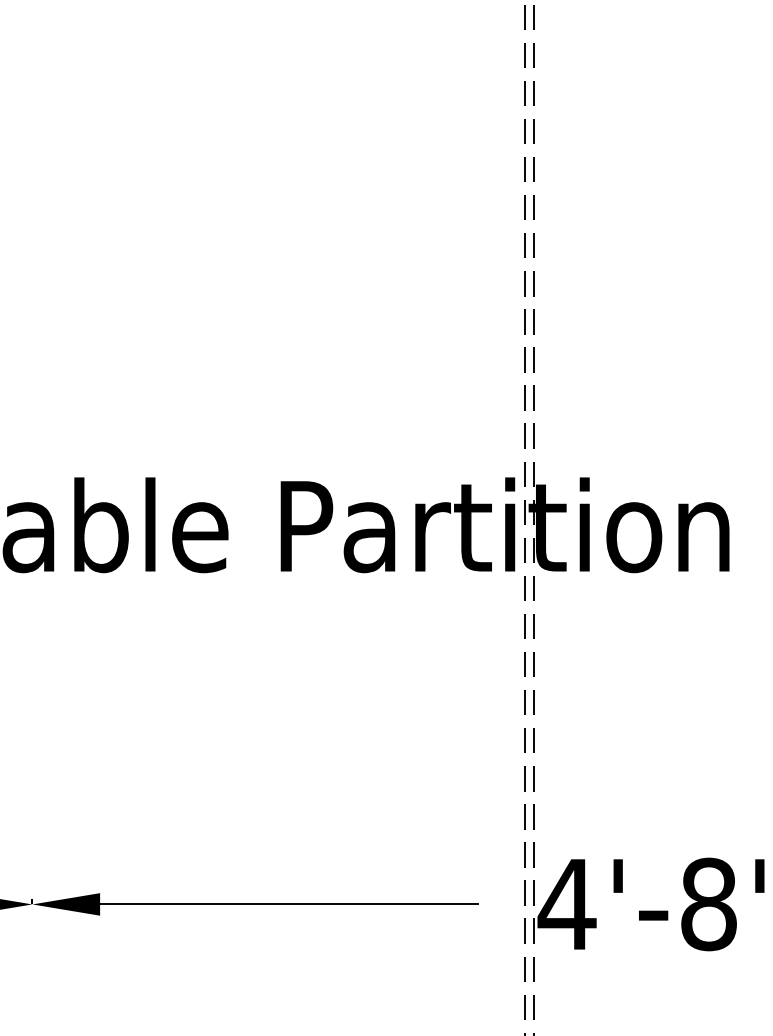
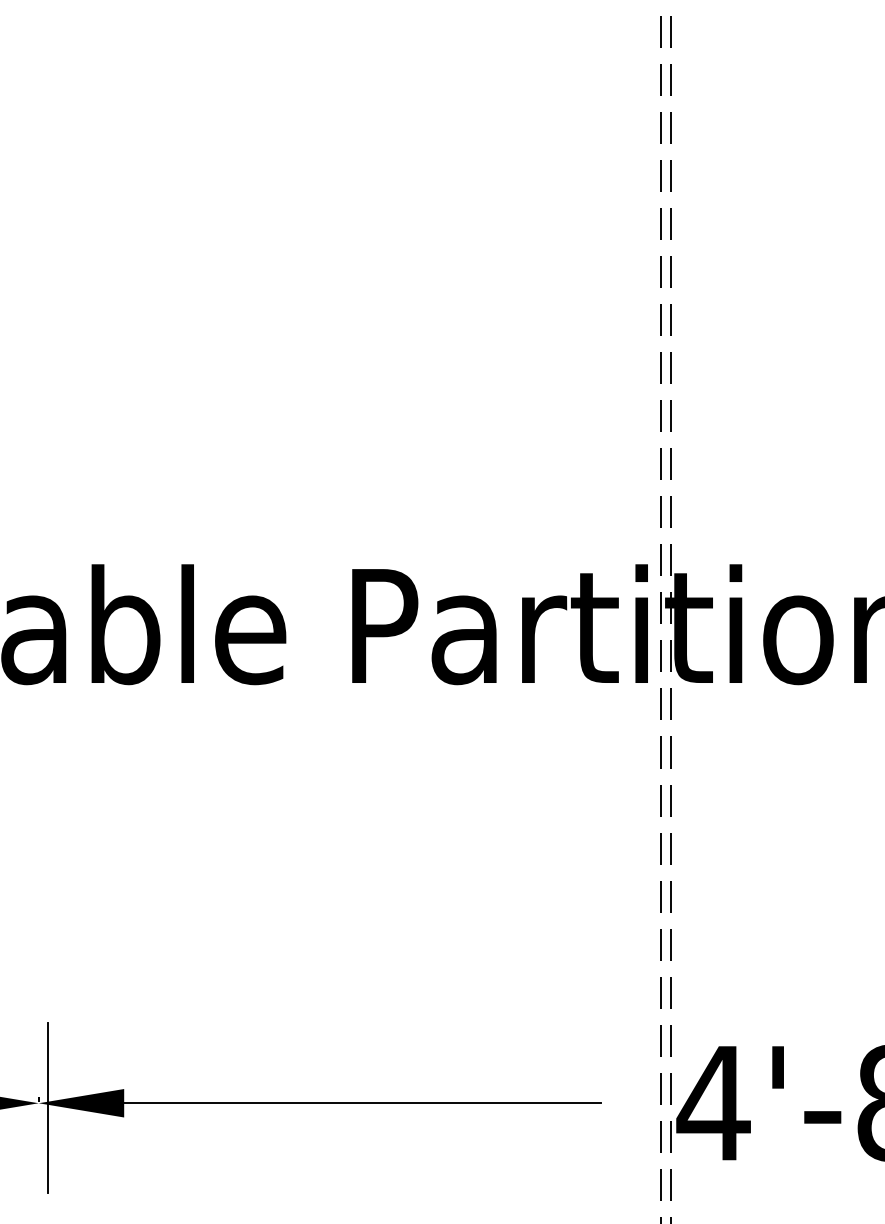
line: (39, 907) -> (47, 1107), added

